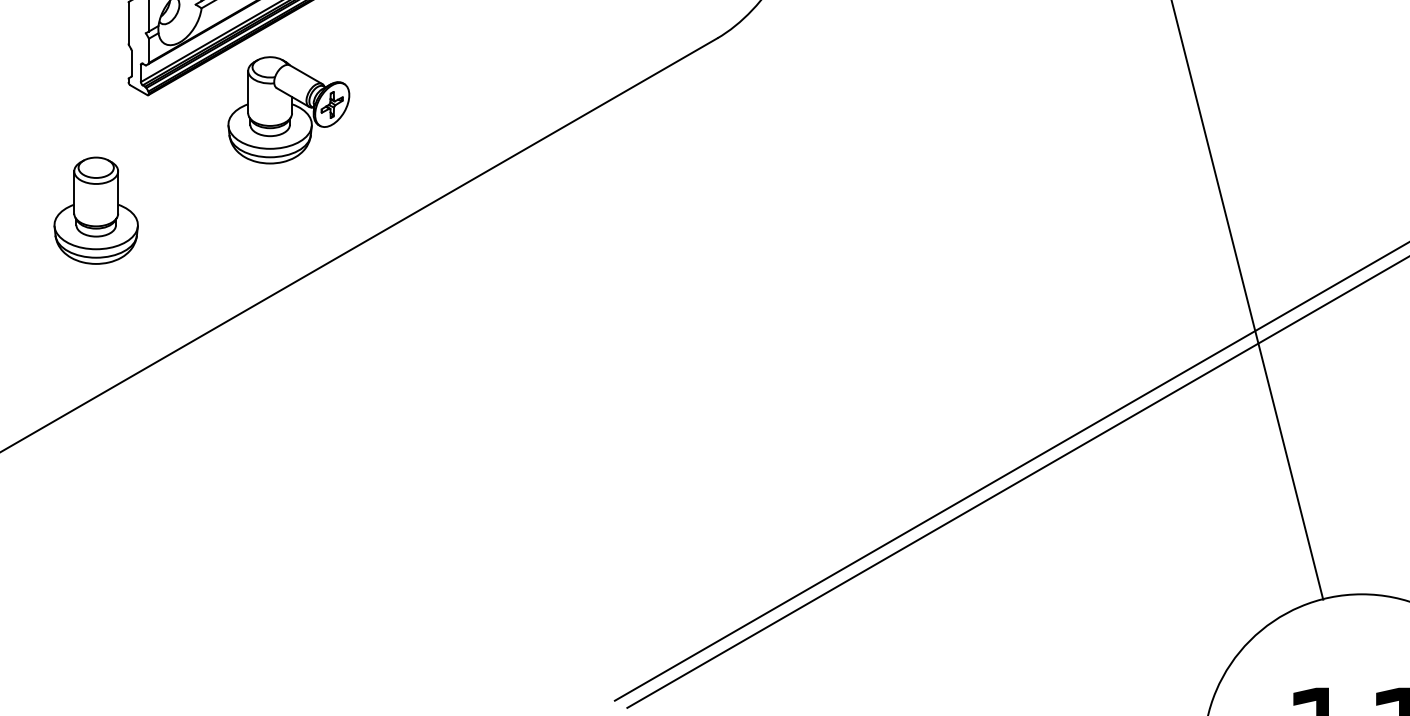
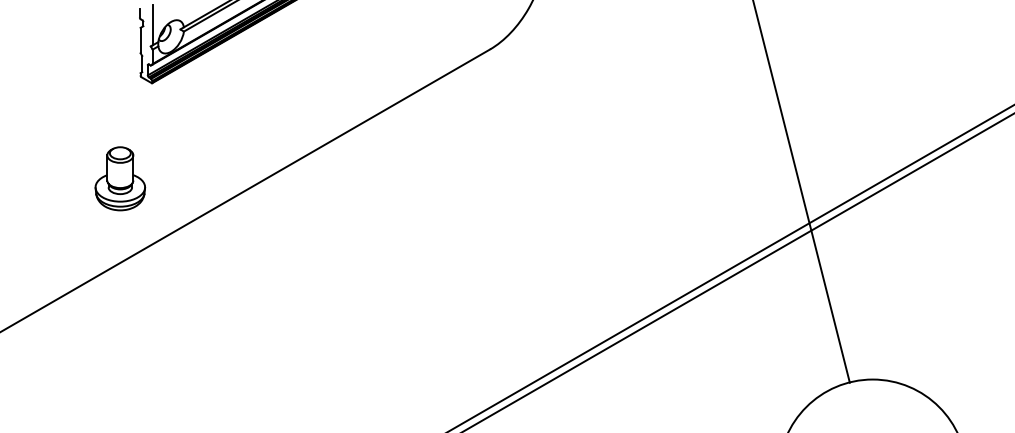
part: (288, 109) -> (235, 91), removed
part: (96, 210) -> (120, 178), moved

